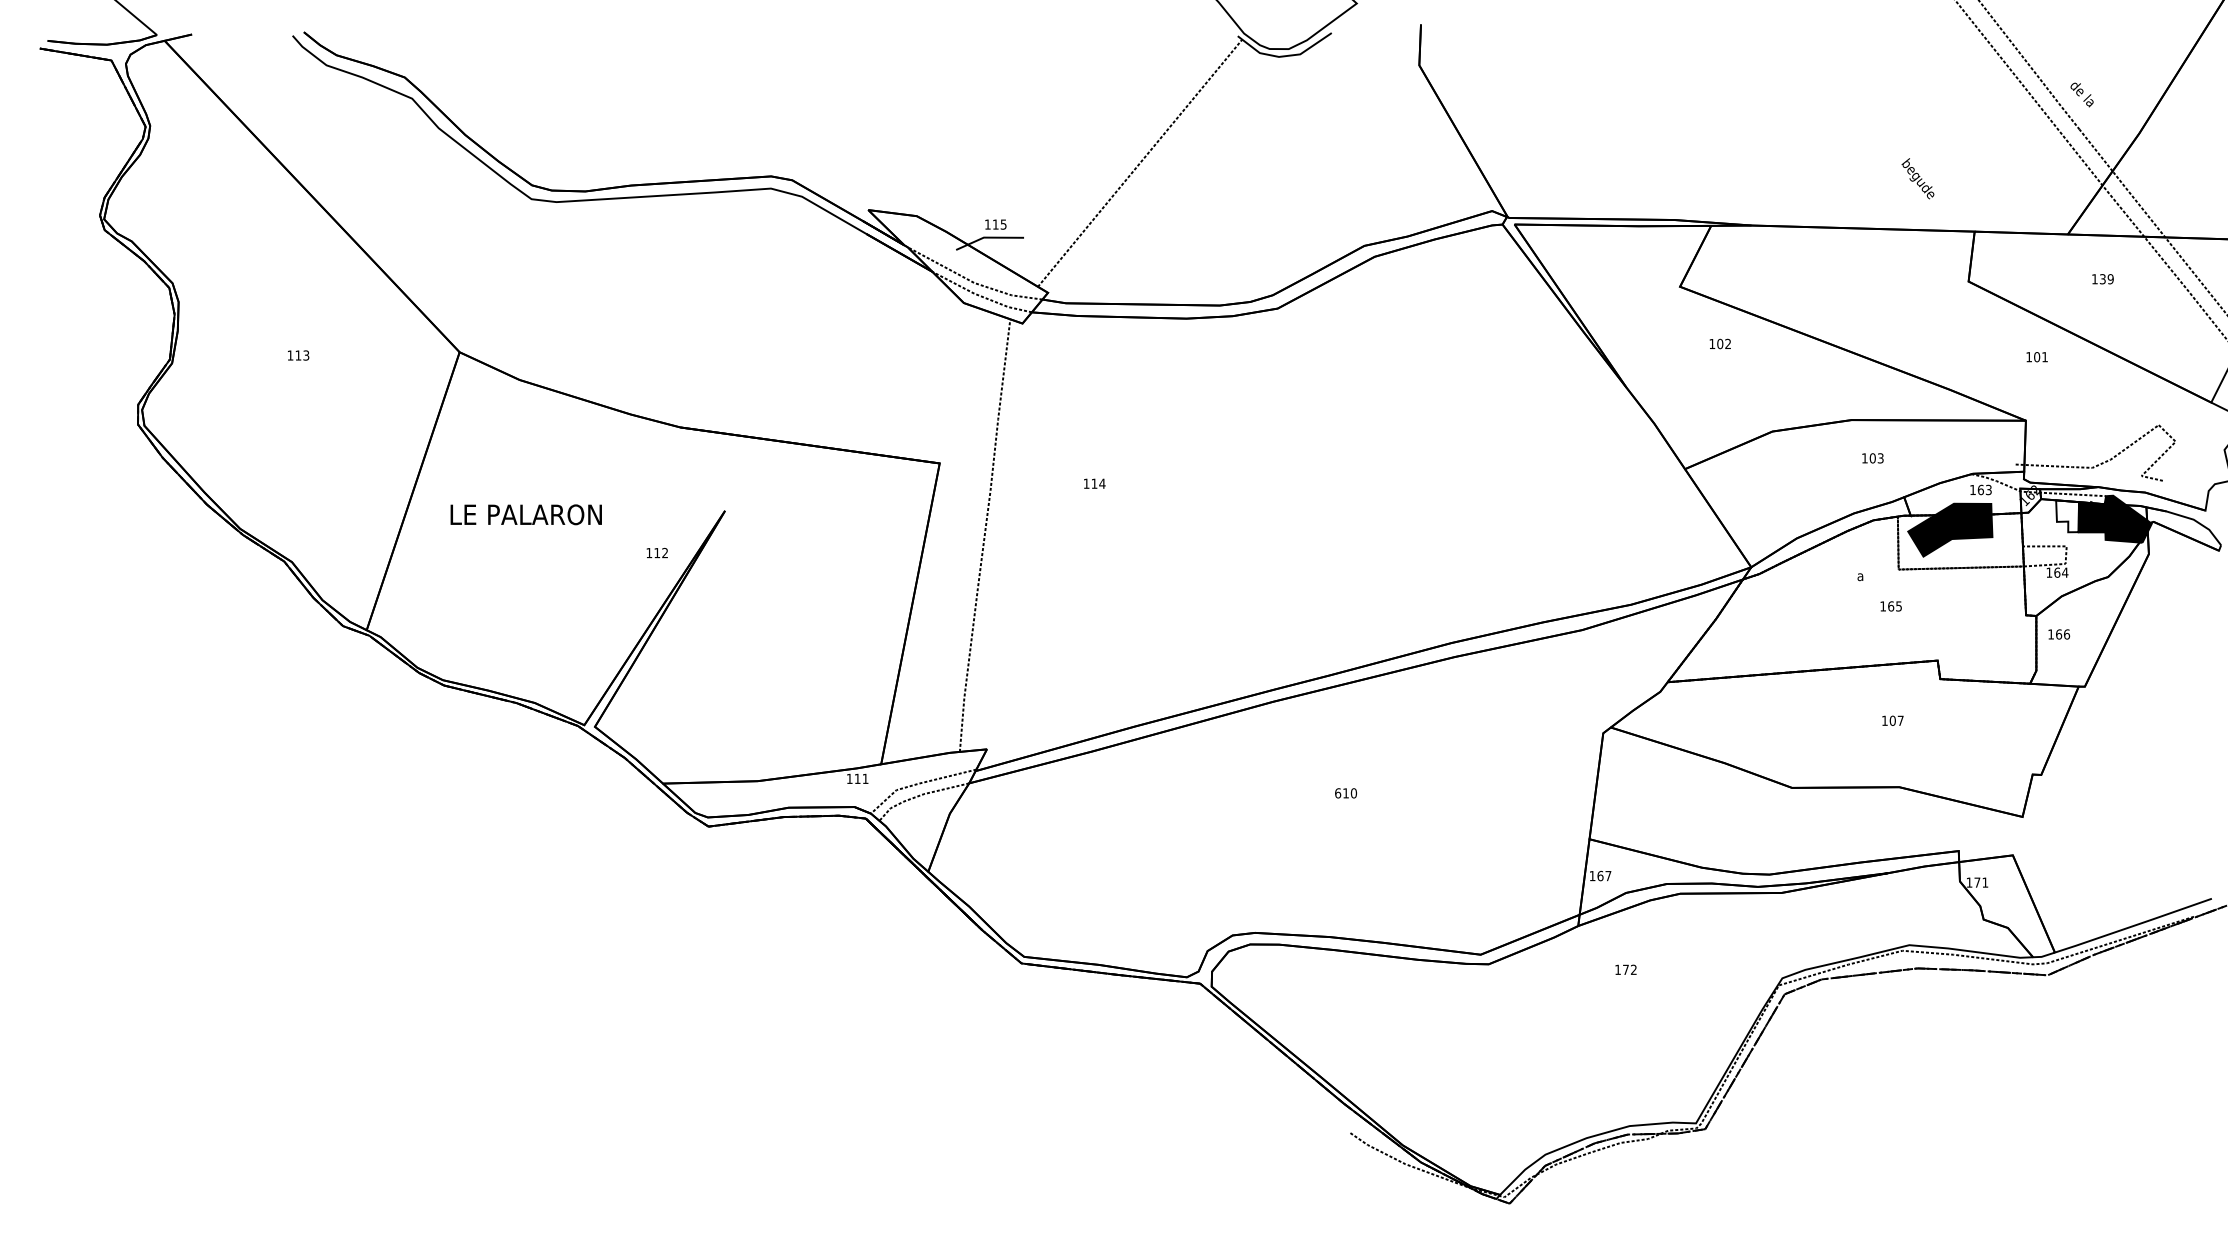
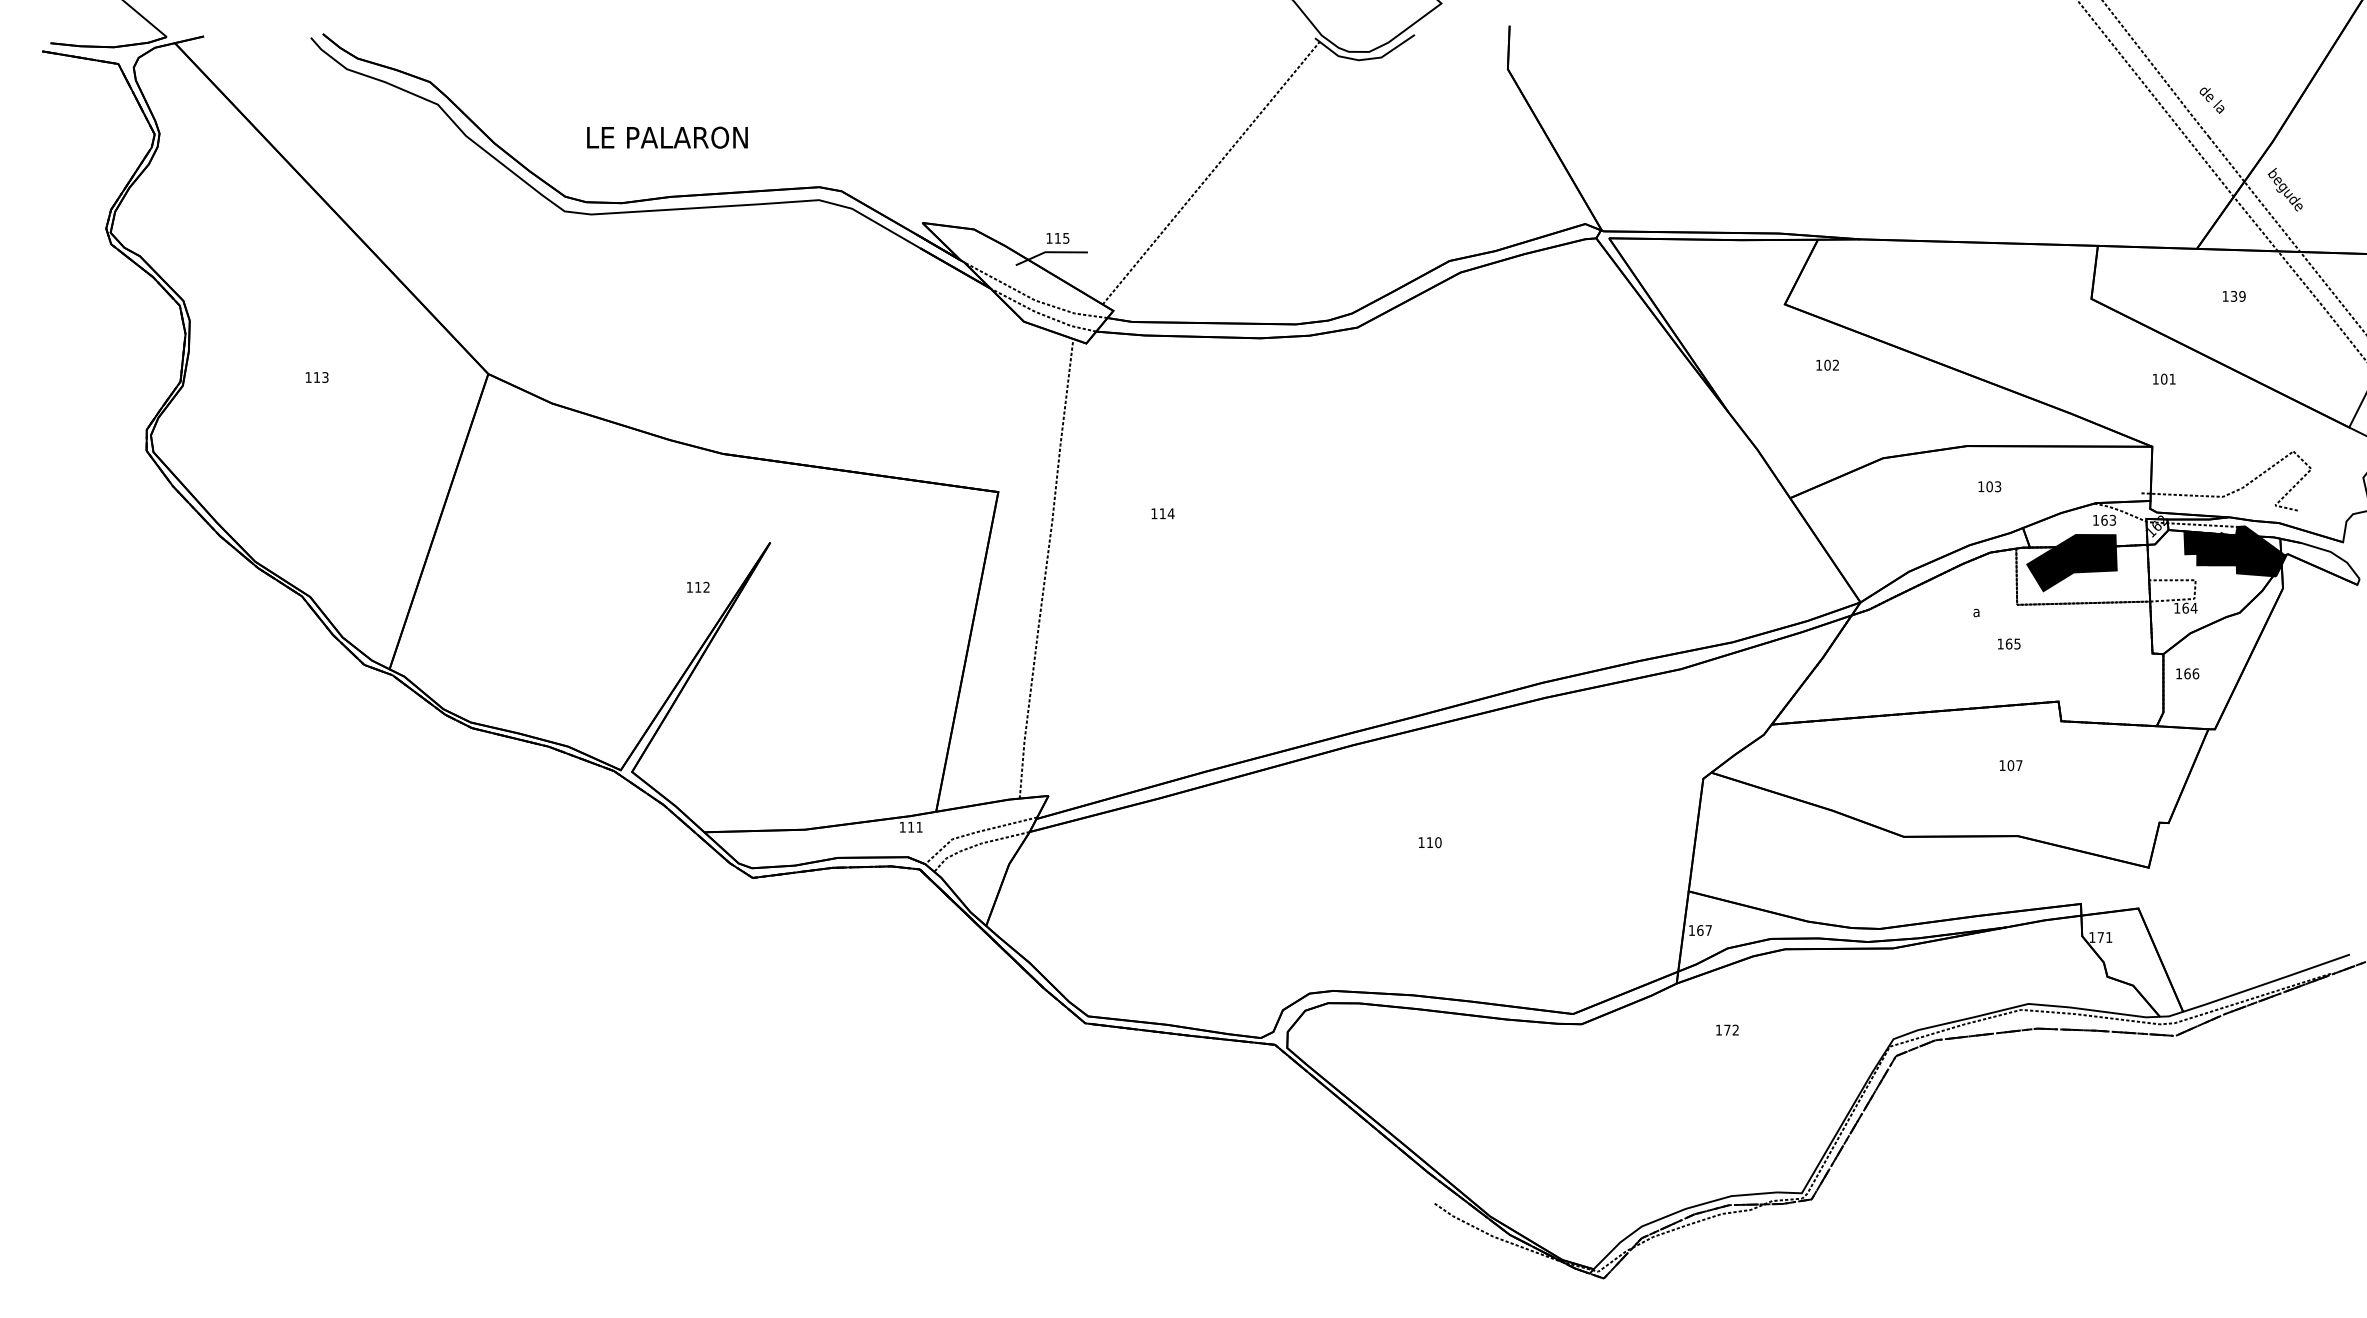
text: (1917, 178) -> (2284, 189), moved
text: (525, 514) -> (666, 137), moved
fill: (2067, 516) -> (2196, 548), added
text: (1338, 793) -> (1422, 842), 610 -> 110

